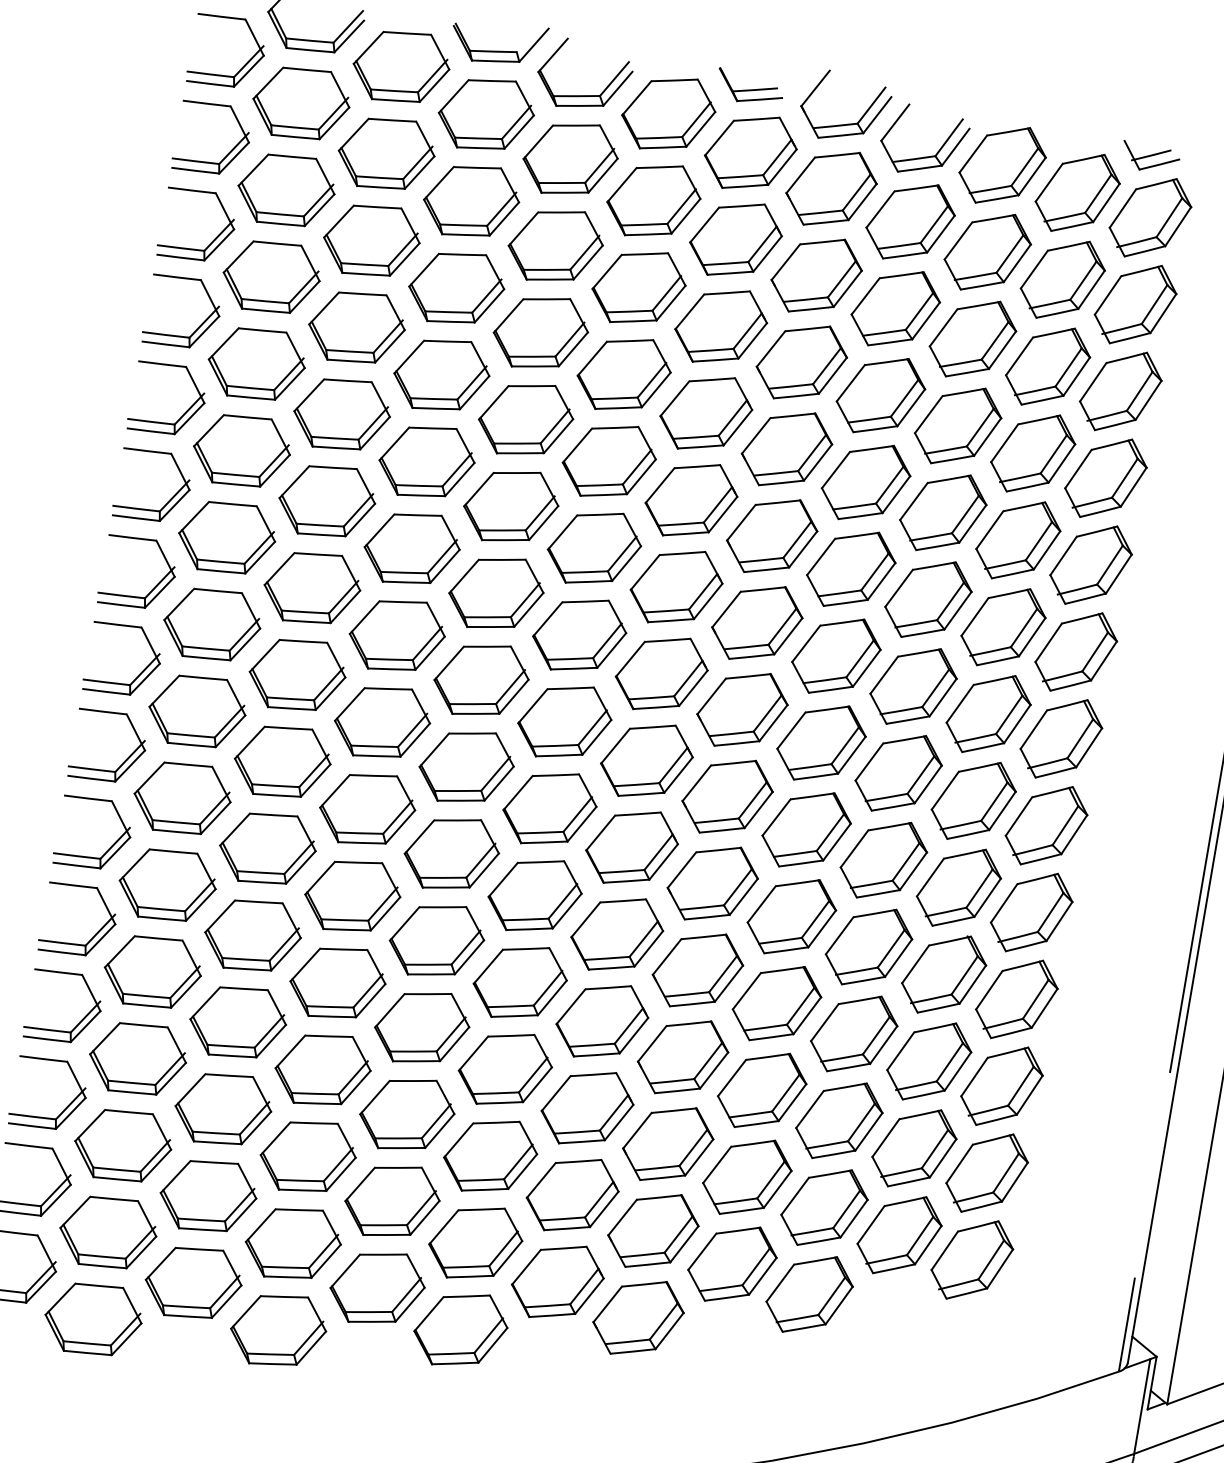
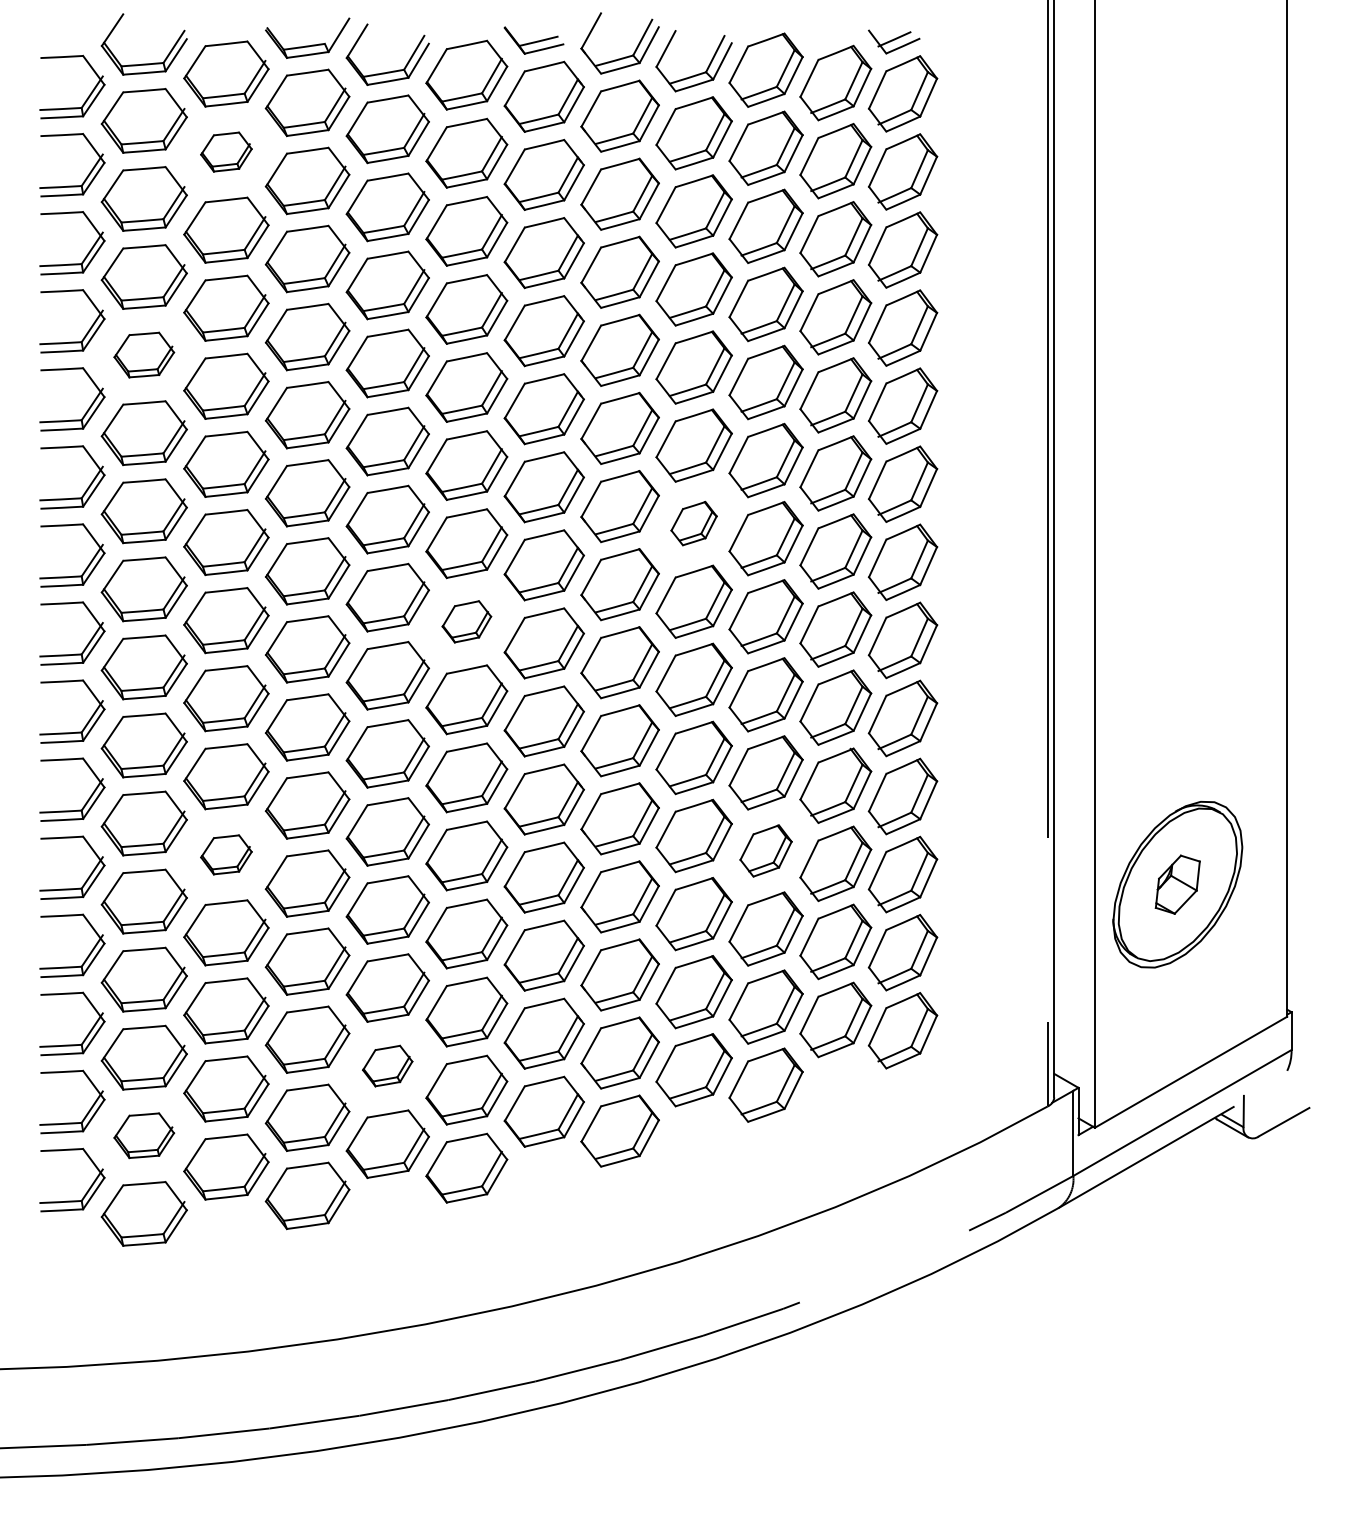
part: (386, 153) -> (226, 151), size x0.6
part: (255, 363) -> (143, 354), size x0.7
part: (835, 655) -> (693, 523), size x0.6
part: (564, 721) -> (466, 621), size x0.6
part: (253, 935) -> (226, 854), size x0.6
part: (853, 1033) -> (765, 850), size x0.7
part: (392, 1200) -> (387, 1065), size x0.6
part: (107, 1232) -> (143, 1135), size x0.7

